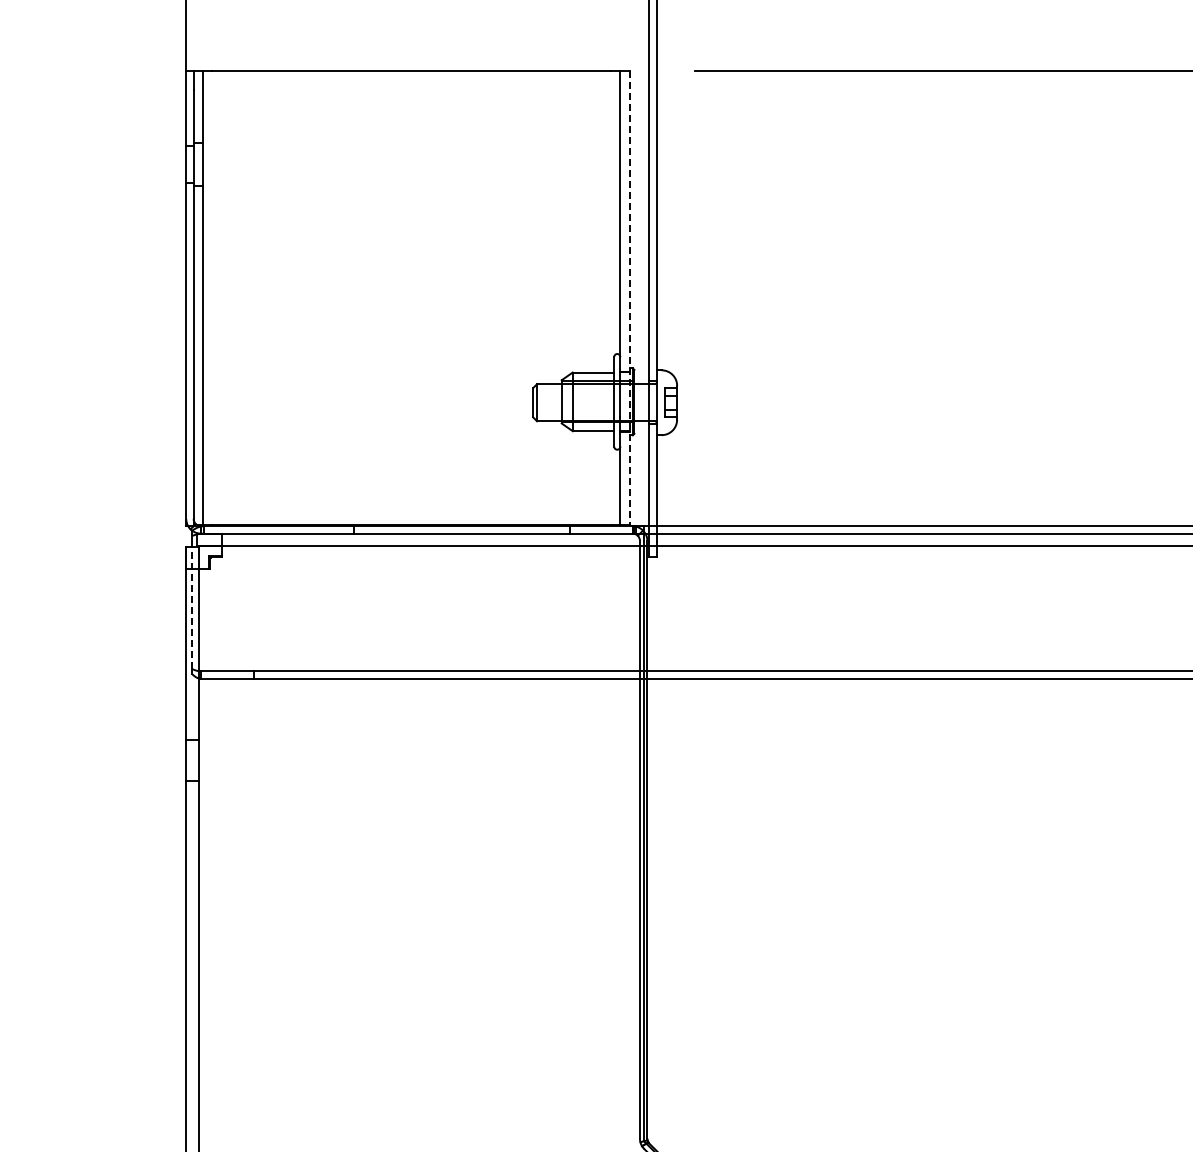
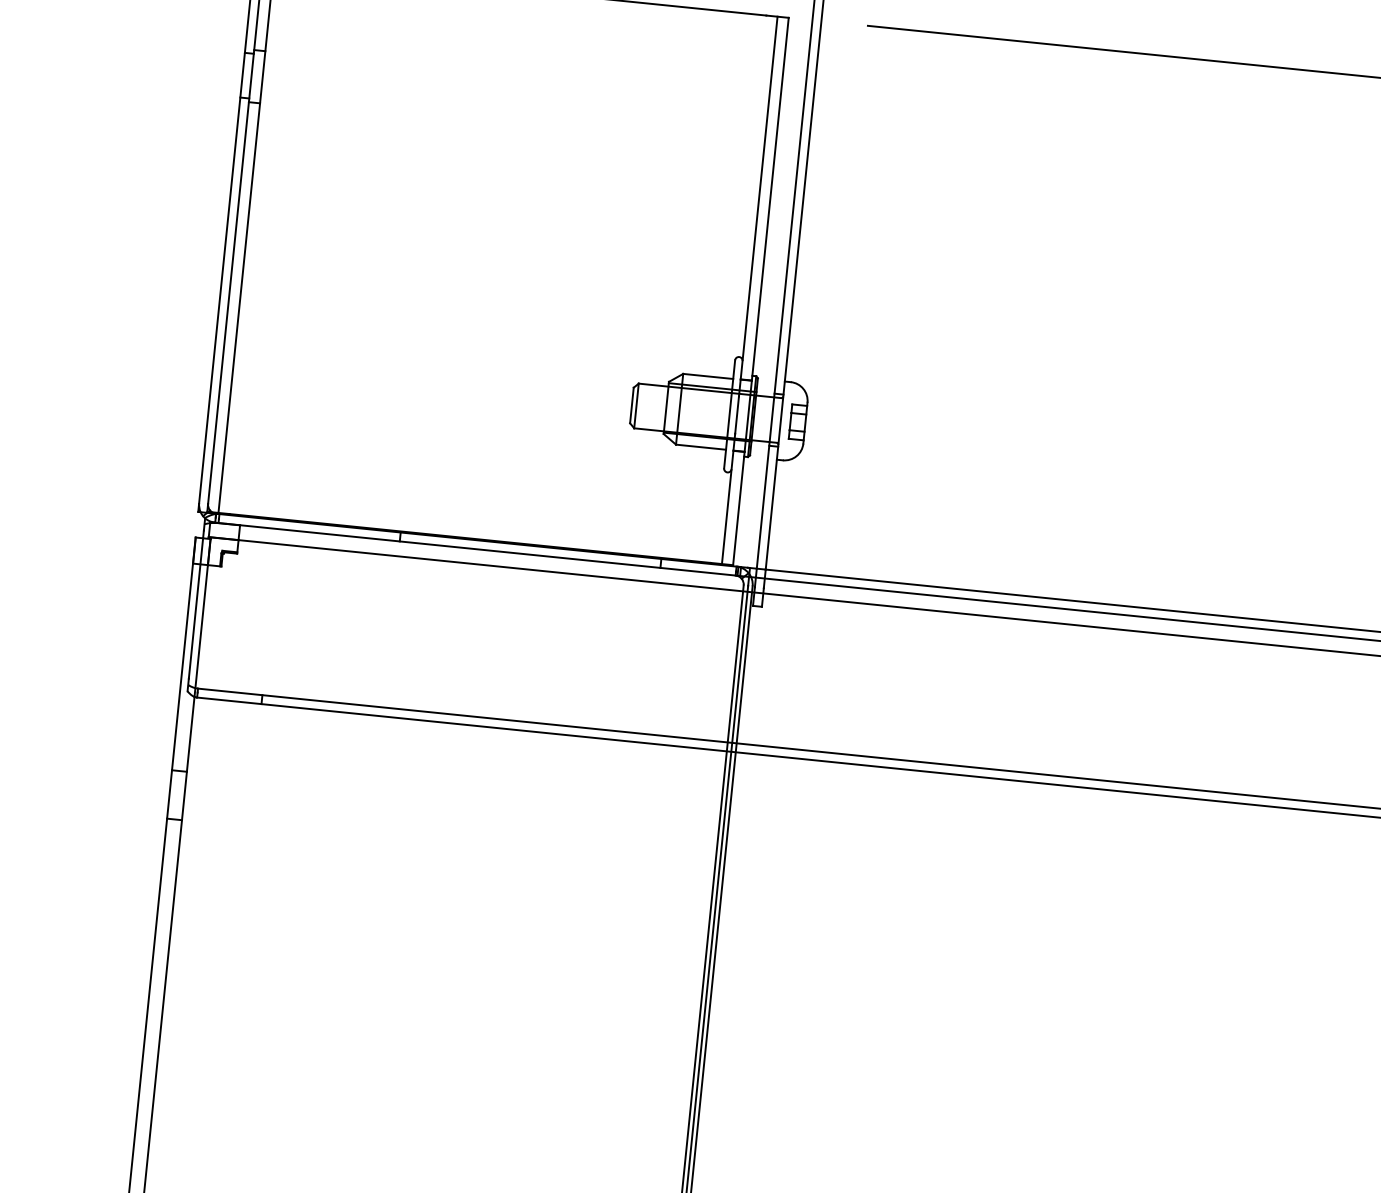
line: (629, 298) -> (760, 291), dashed -> solid
line: (192, 602) -> (196, 604), dashed -> solid

